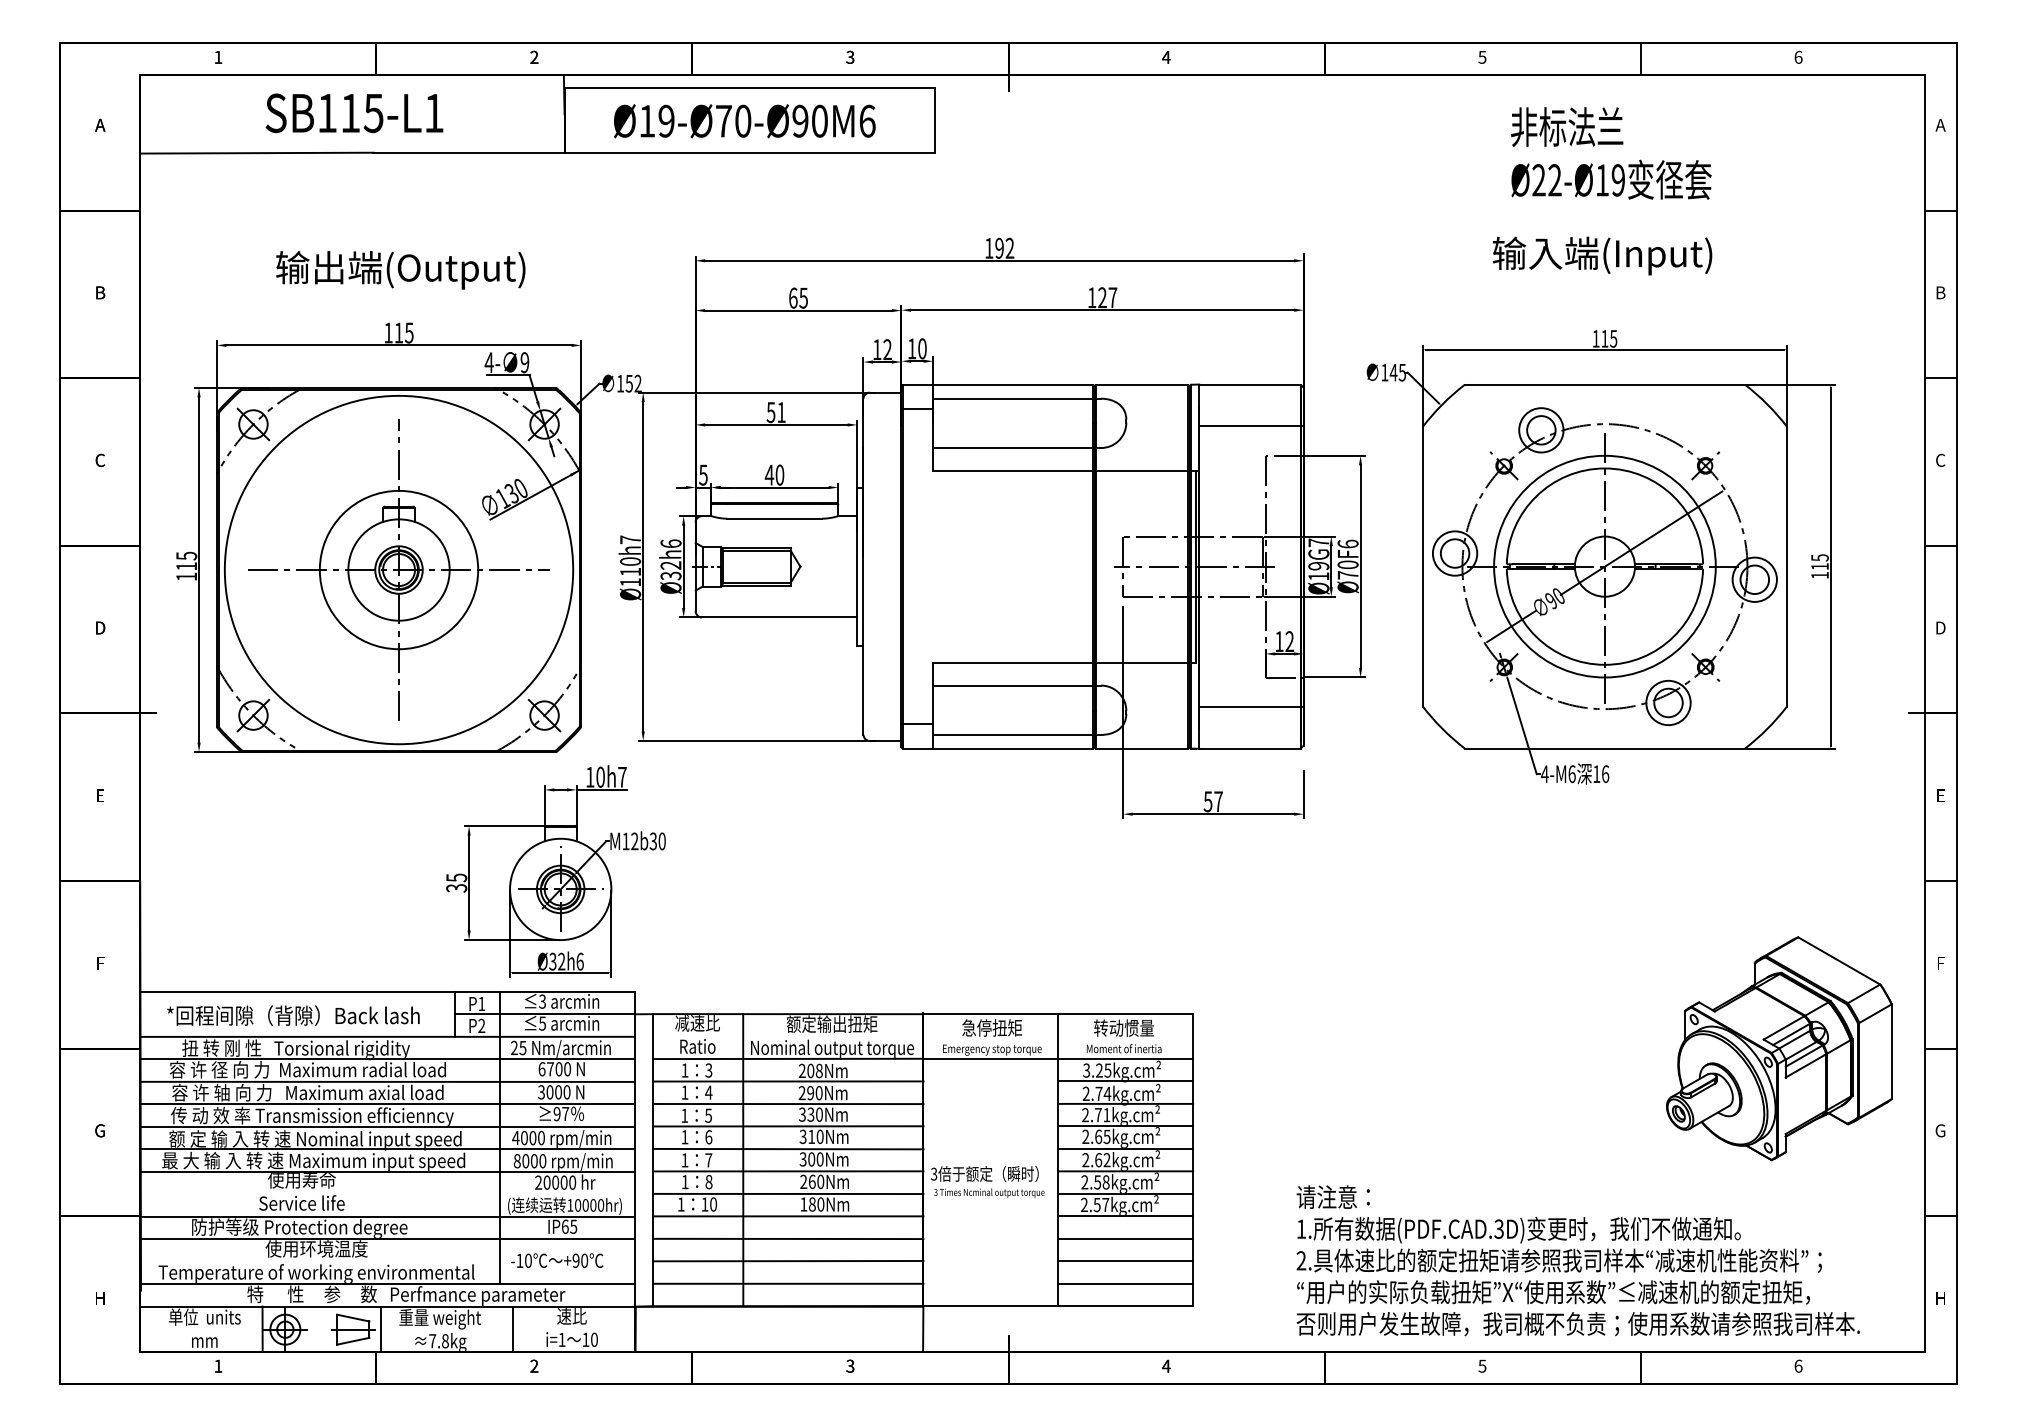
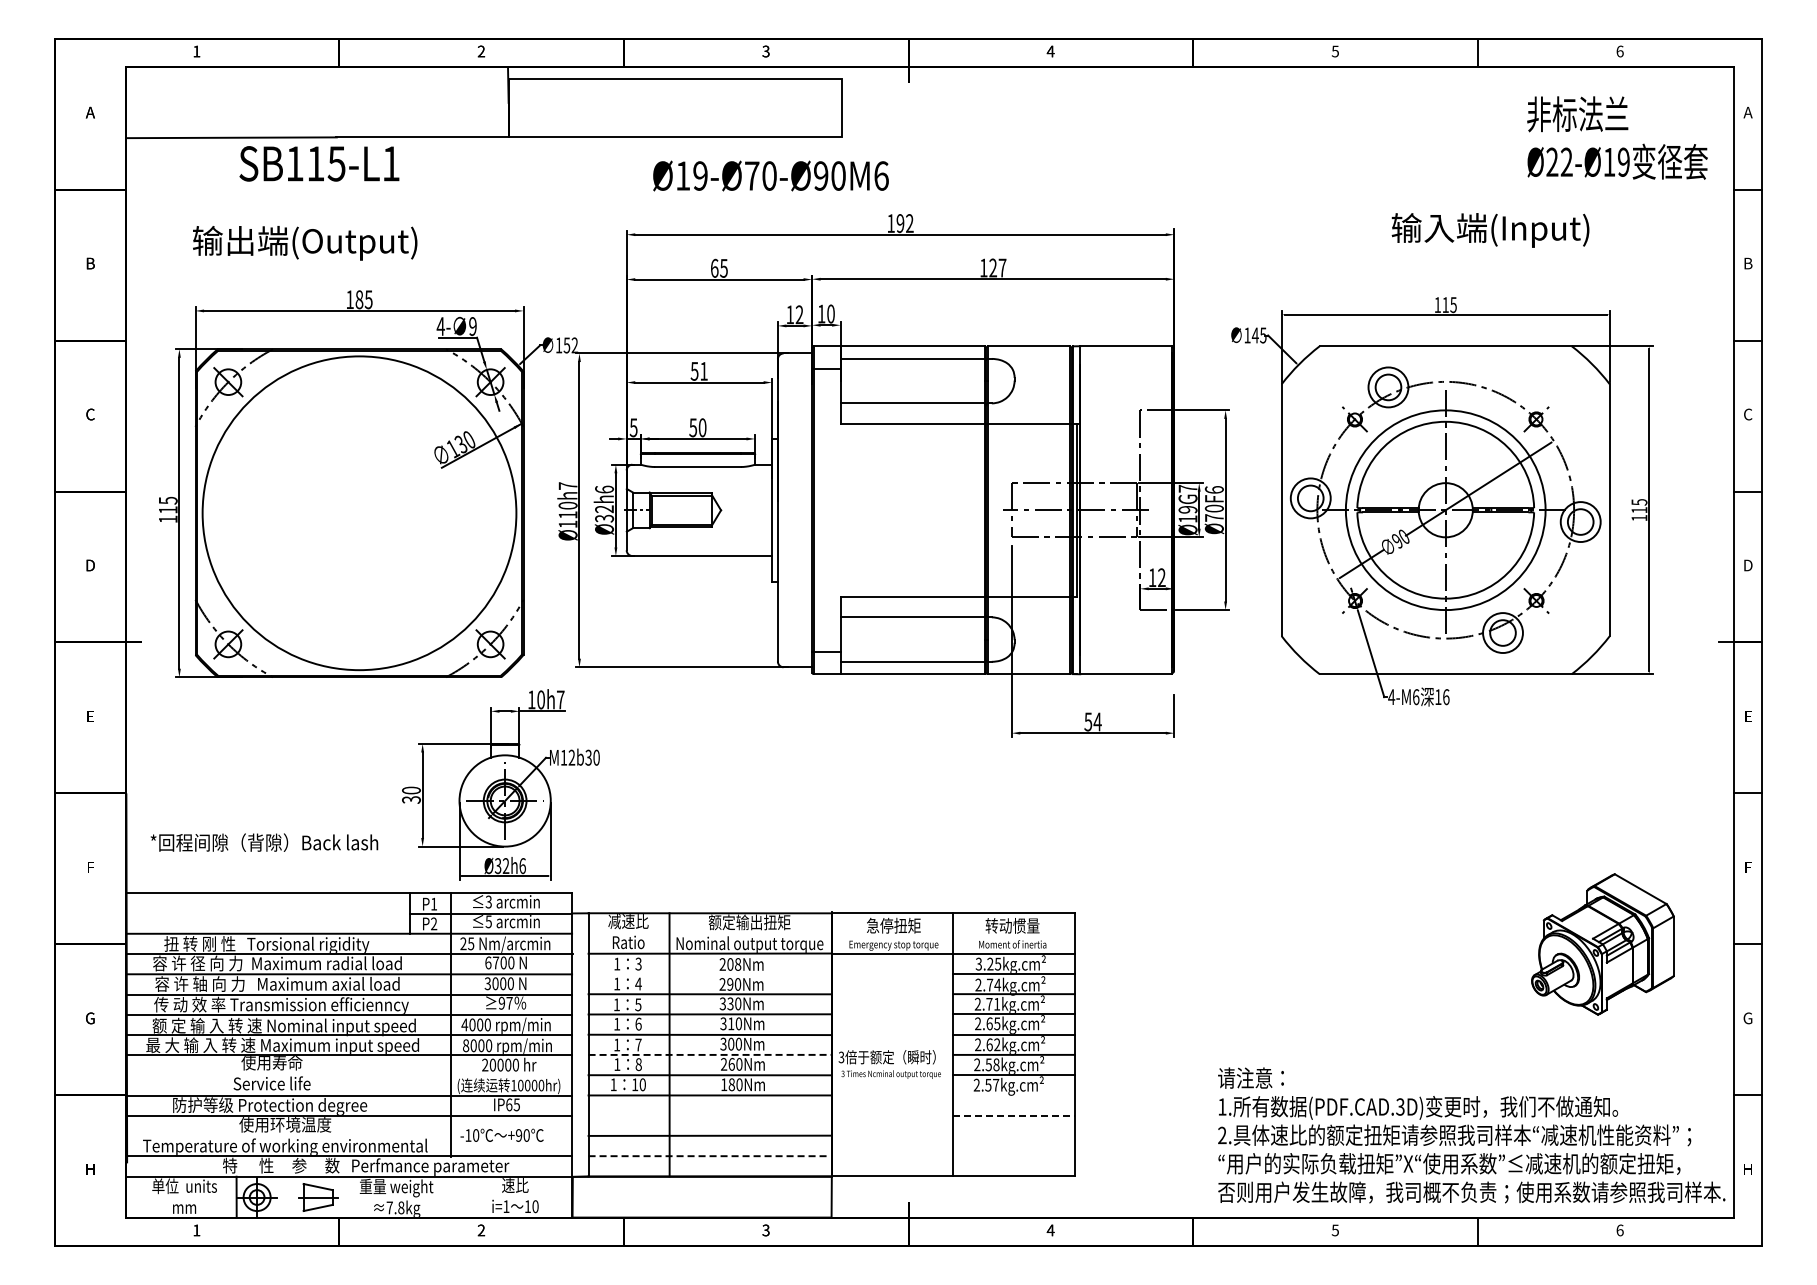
text: (354, 112) -> (319, 163), moved
text: (744, 120) -> (770, 175), moved
text: (1611, 152) -> (1617, 137), moved
text: (1602, 256) -> (1490, 230), moved
text: (401, 270) -> (305, 243), moved
text: (399, 332) -> (359, 299), 115 -> 185
line: (1251, 425) -> (1127, 383), removed
text: (769, 474) -> (693, 427), 40 -> 50
part: (399, 569) -> (359, 512), removed
line: (1251, 707) -> (1127, 637), removed
text: (1218, 801) -> (1097, 721), 57 -> 54
text: (456, 877) -> (411, 790), 35 -> 30
text: (293, 1015) -> (264, 842), moved
part: (1778, 1048) -> (1602, 944), size x0.7
line: (787, 1080) -> (709, 973), removed
line: (788, 1170) -> (710, 1054), solid -> dashed
line: (1125, 1216) -> (1013, 1095), removed
line: (787, 1238) -> (709, 1115), removed
line: (1126, 1238) -> (1014, 1115), solid -> dashed
line: (1125, 1260) -> (1013, 1135), removed
text: (1578, 1260) -> (1471, 1135), moved
line: (788, 1284) -> (710, 1156), solid -> dashed
line: (1125, 1284) -> (1013, 1156), removed
line: (381, 1328) -> (343, 1196), removed
line: (513, 1328) -> (462, 1196), removed

